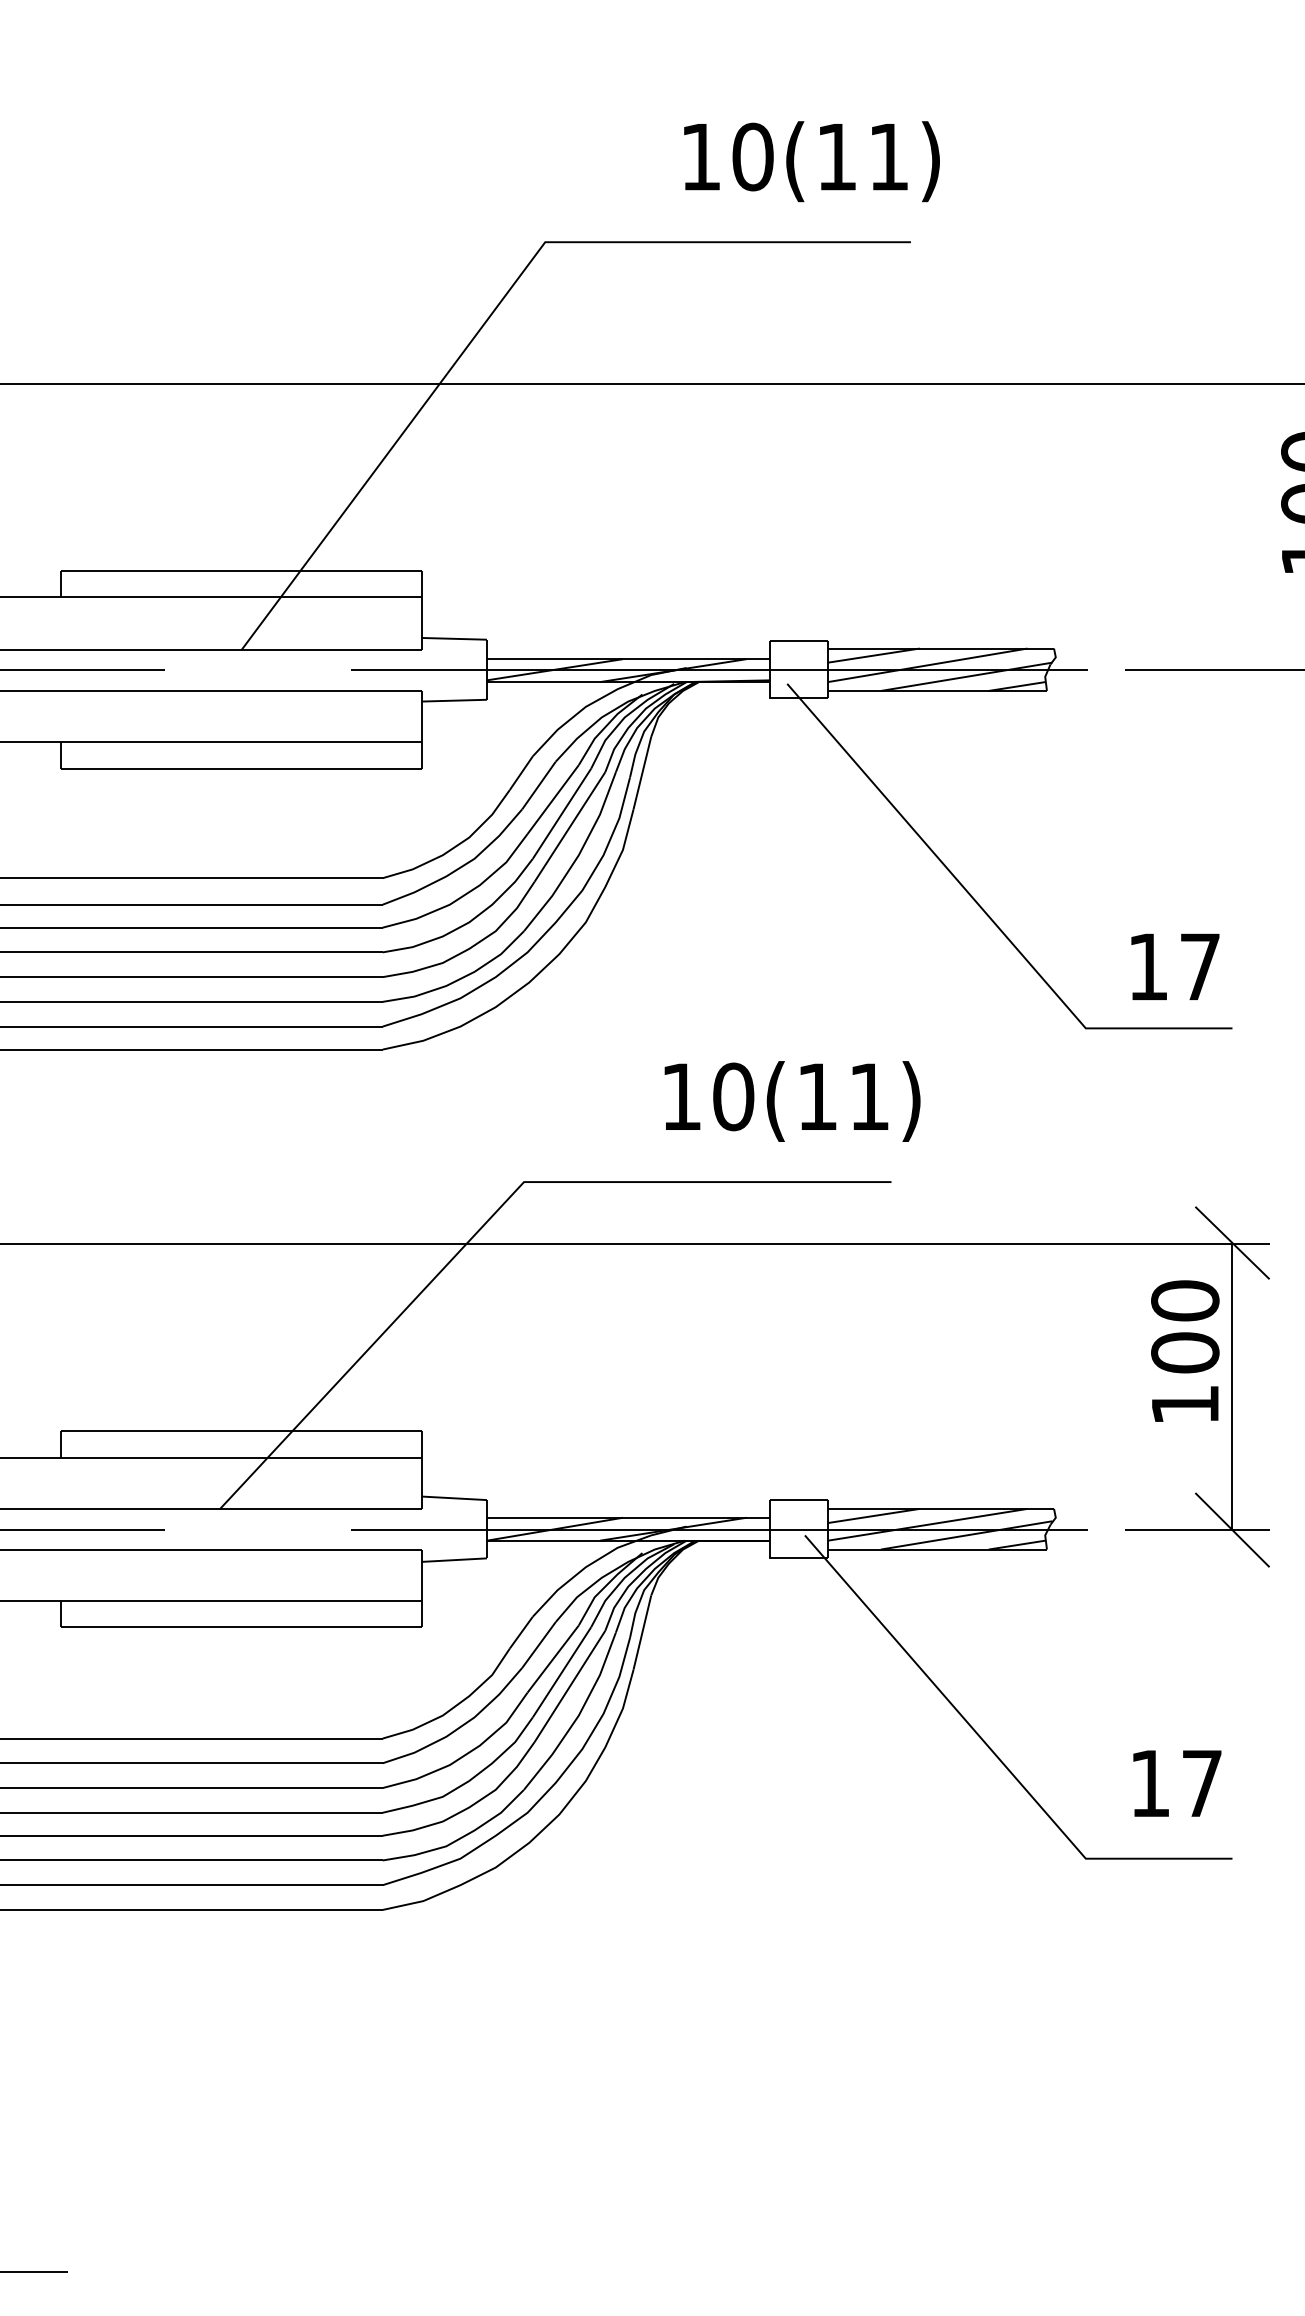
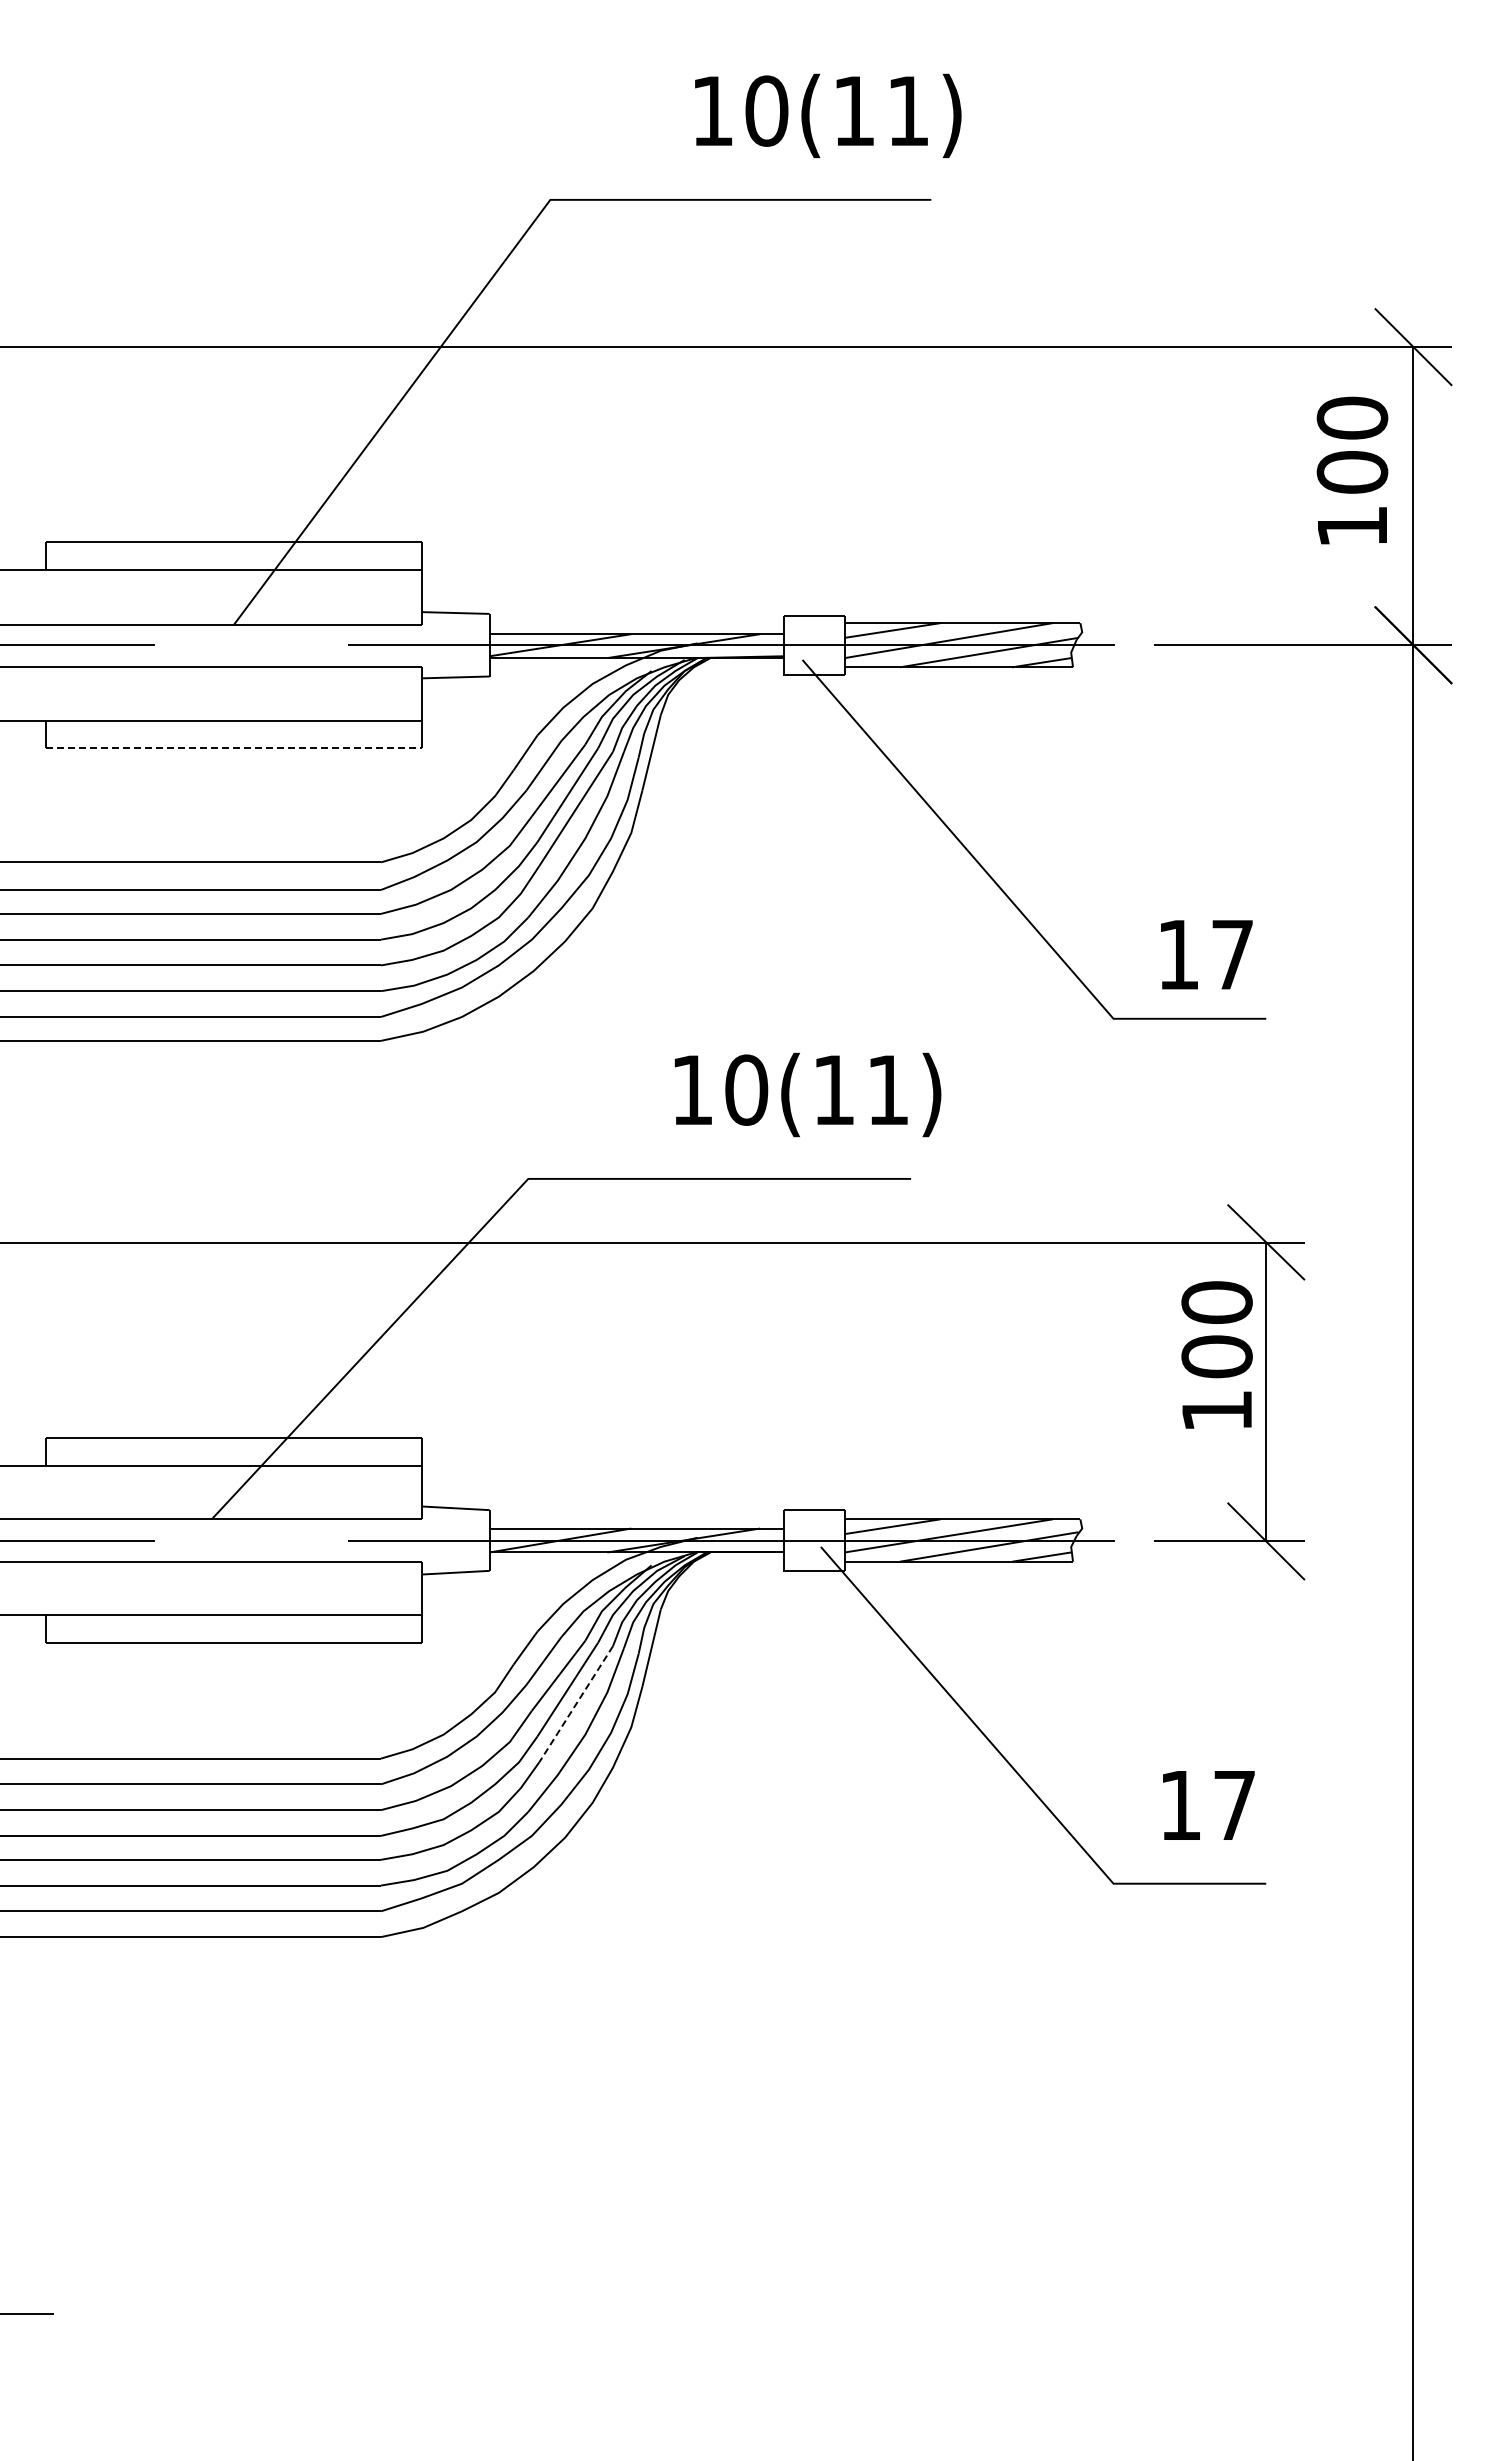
line: (241, 768) -> (233, 748), solid -> dashed
line: (570, 1686) -> (576, 1704), solid -> dashed

